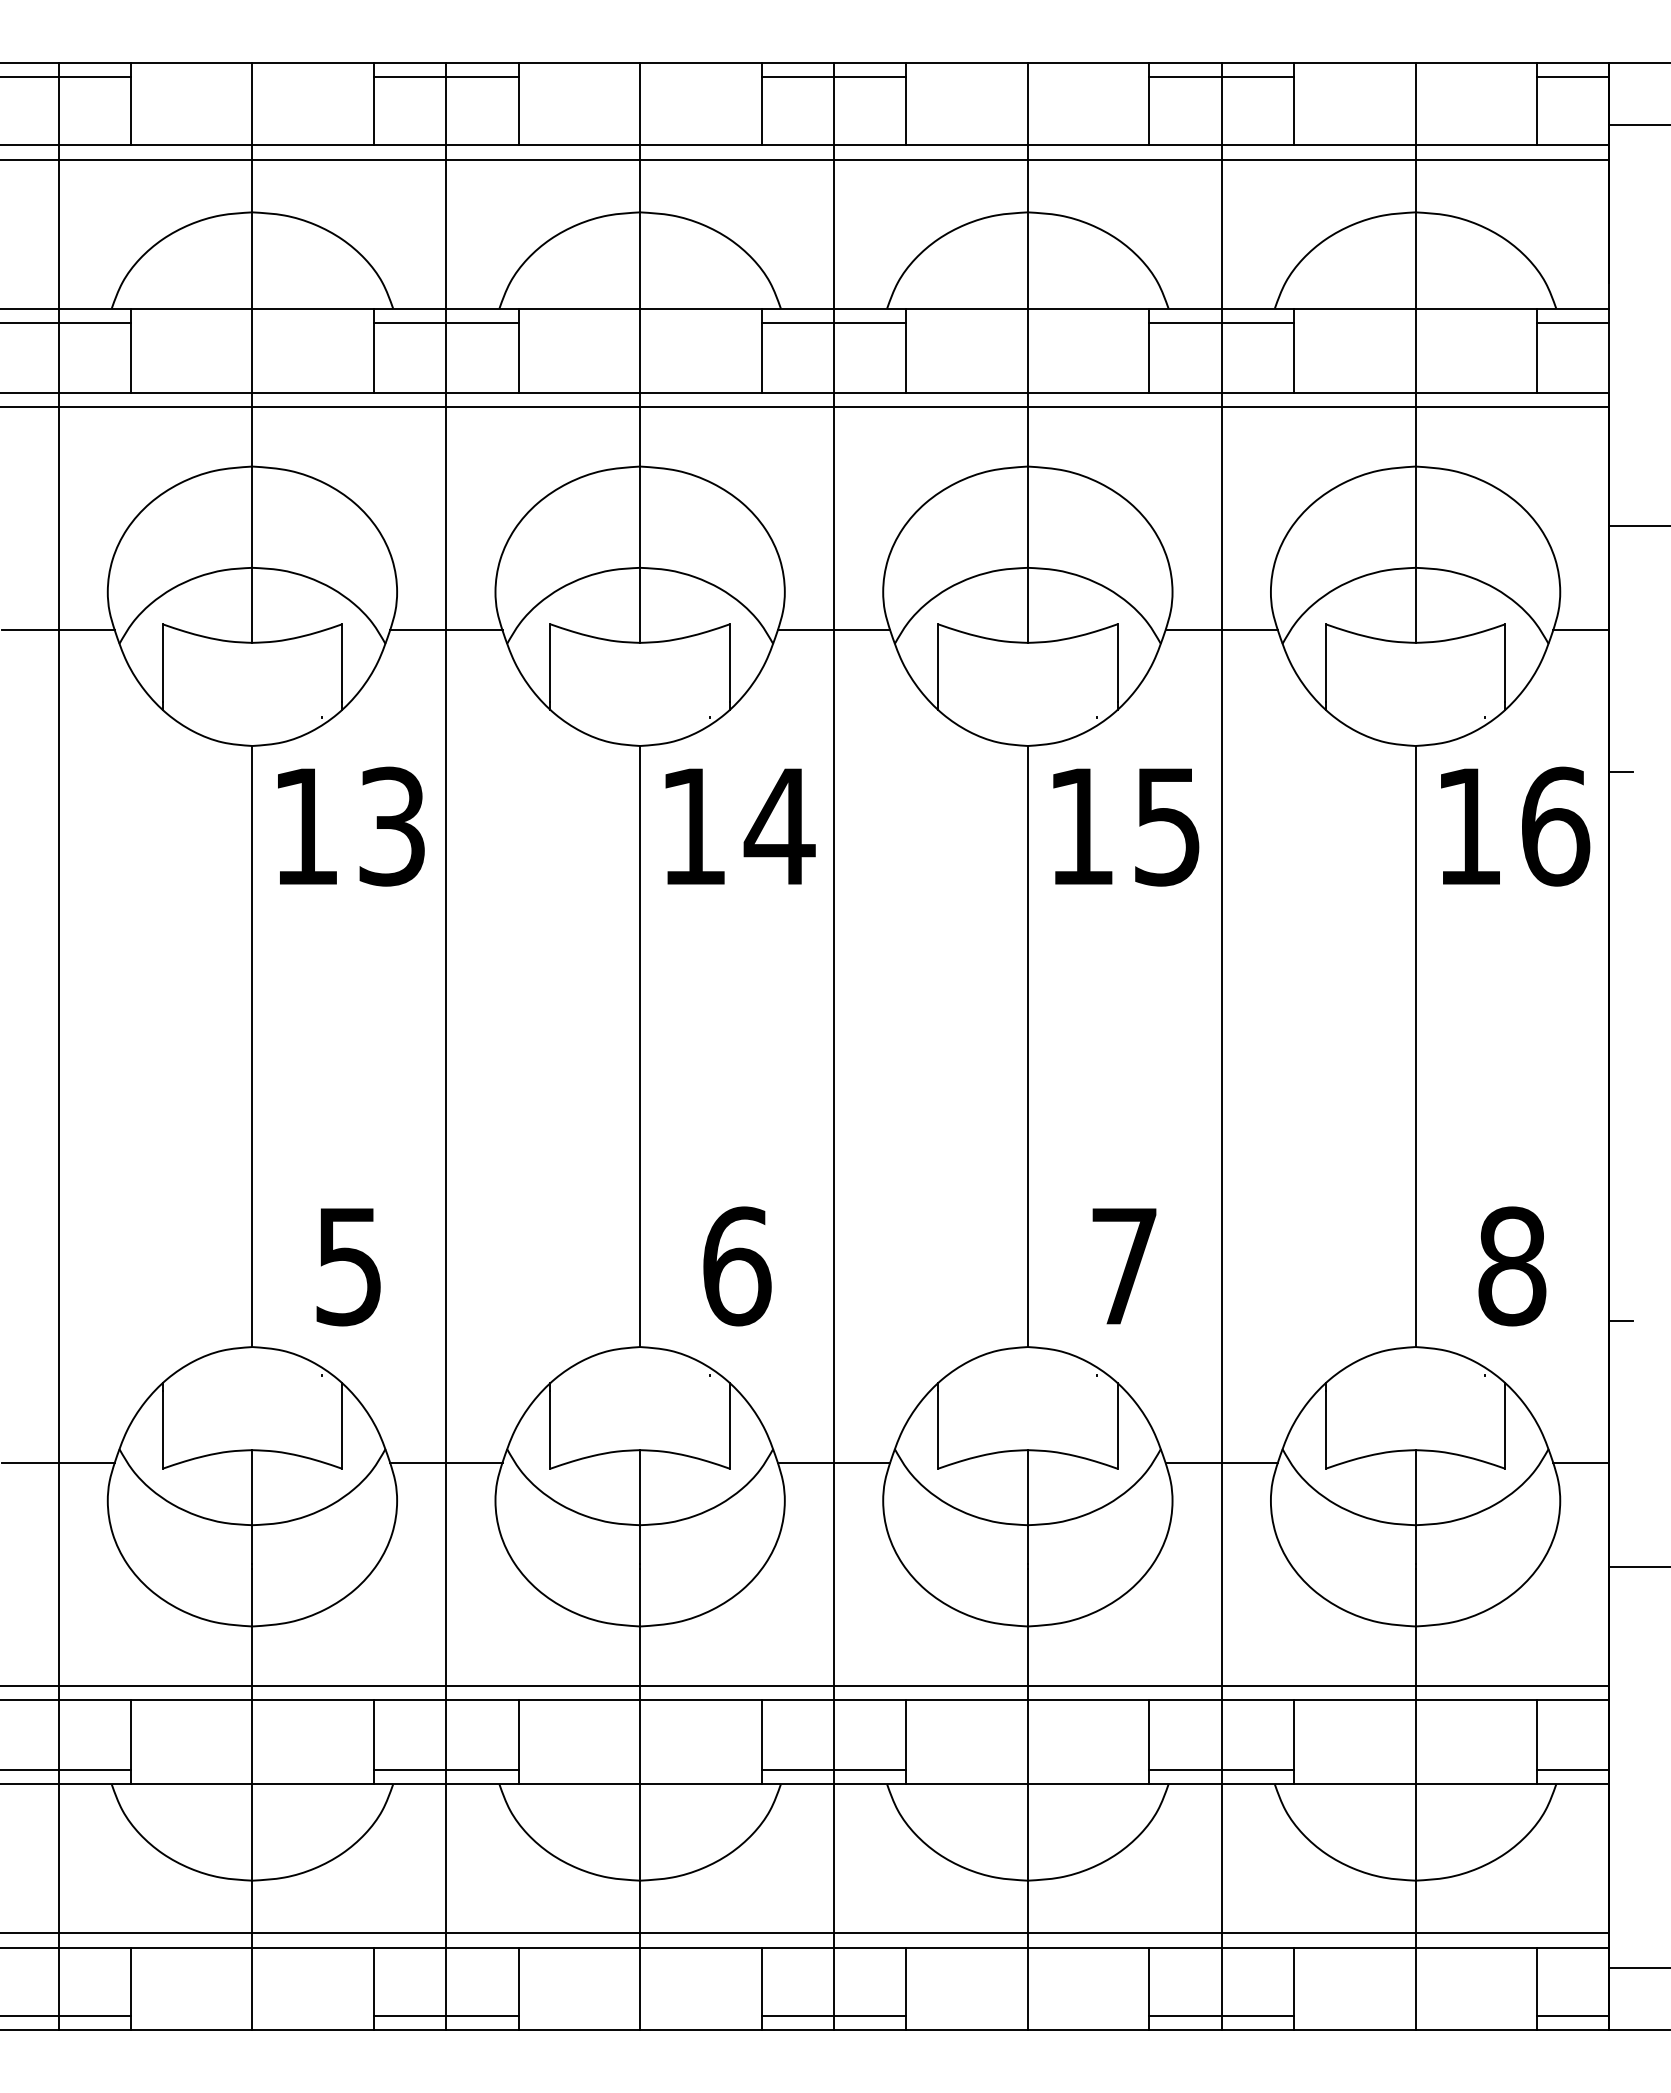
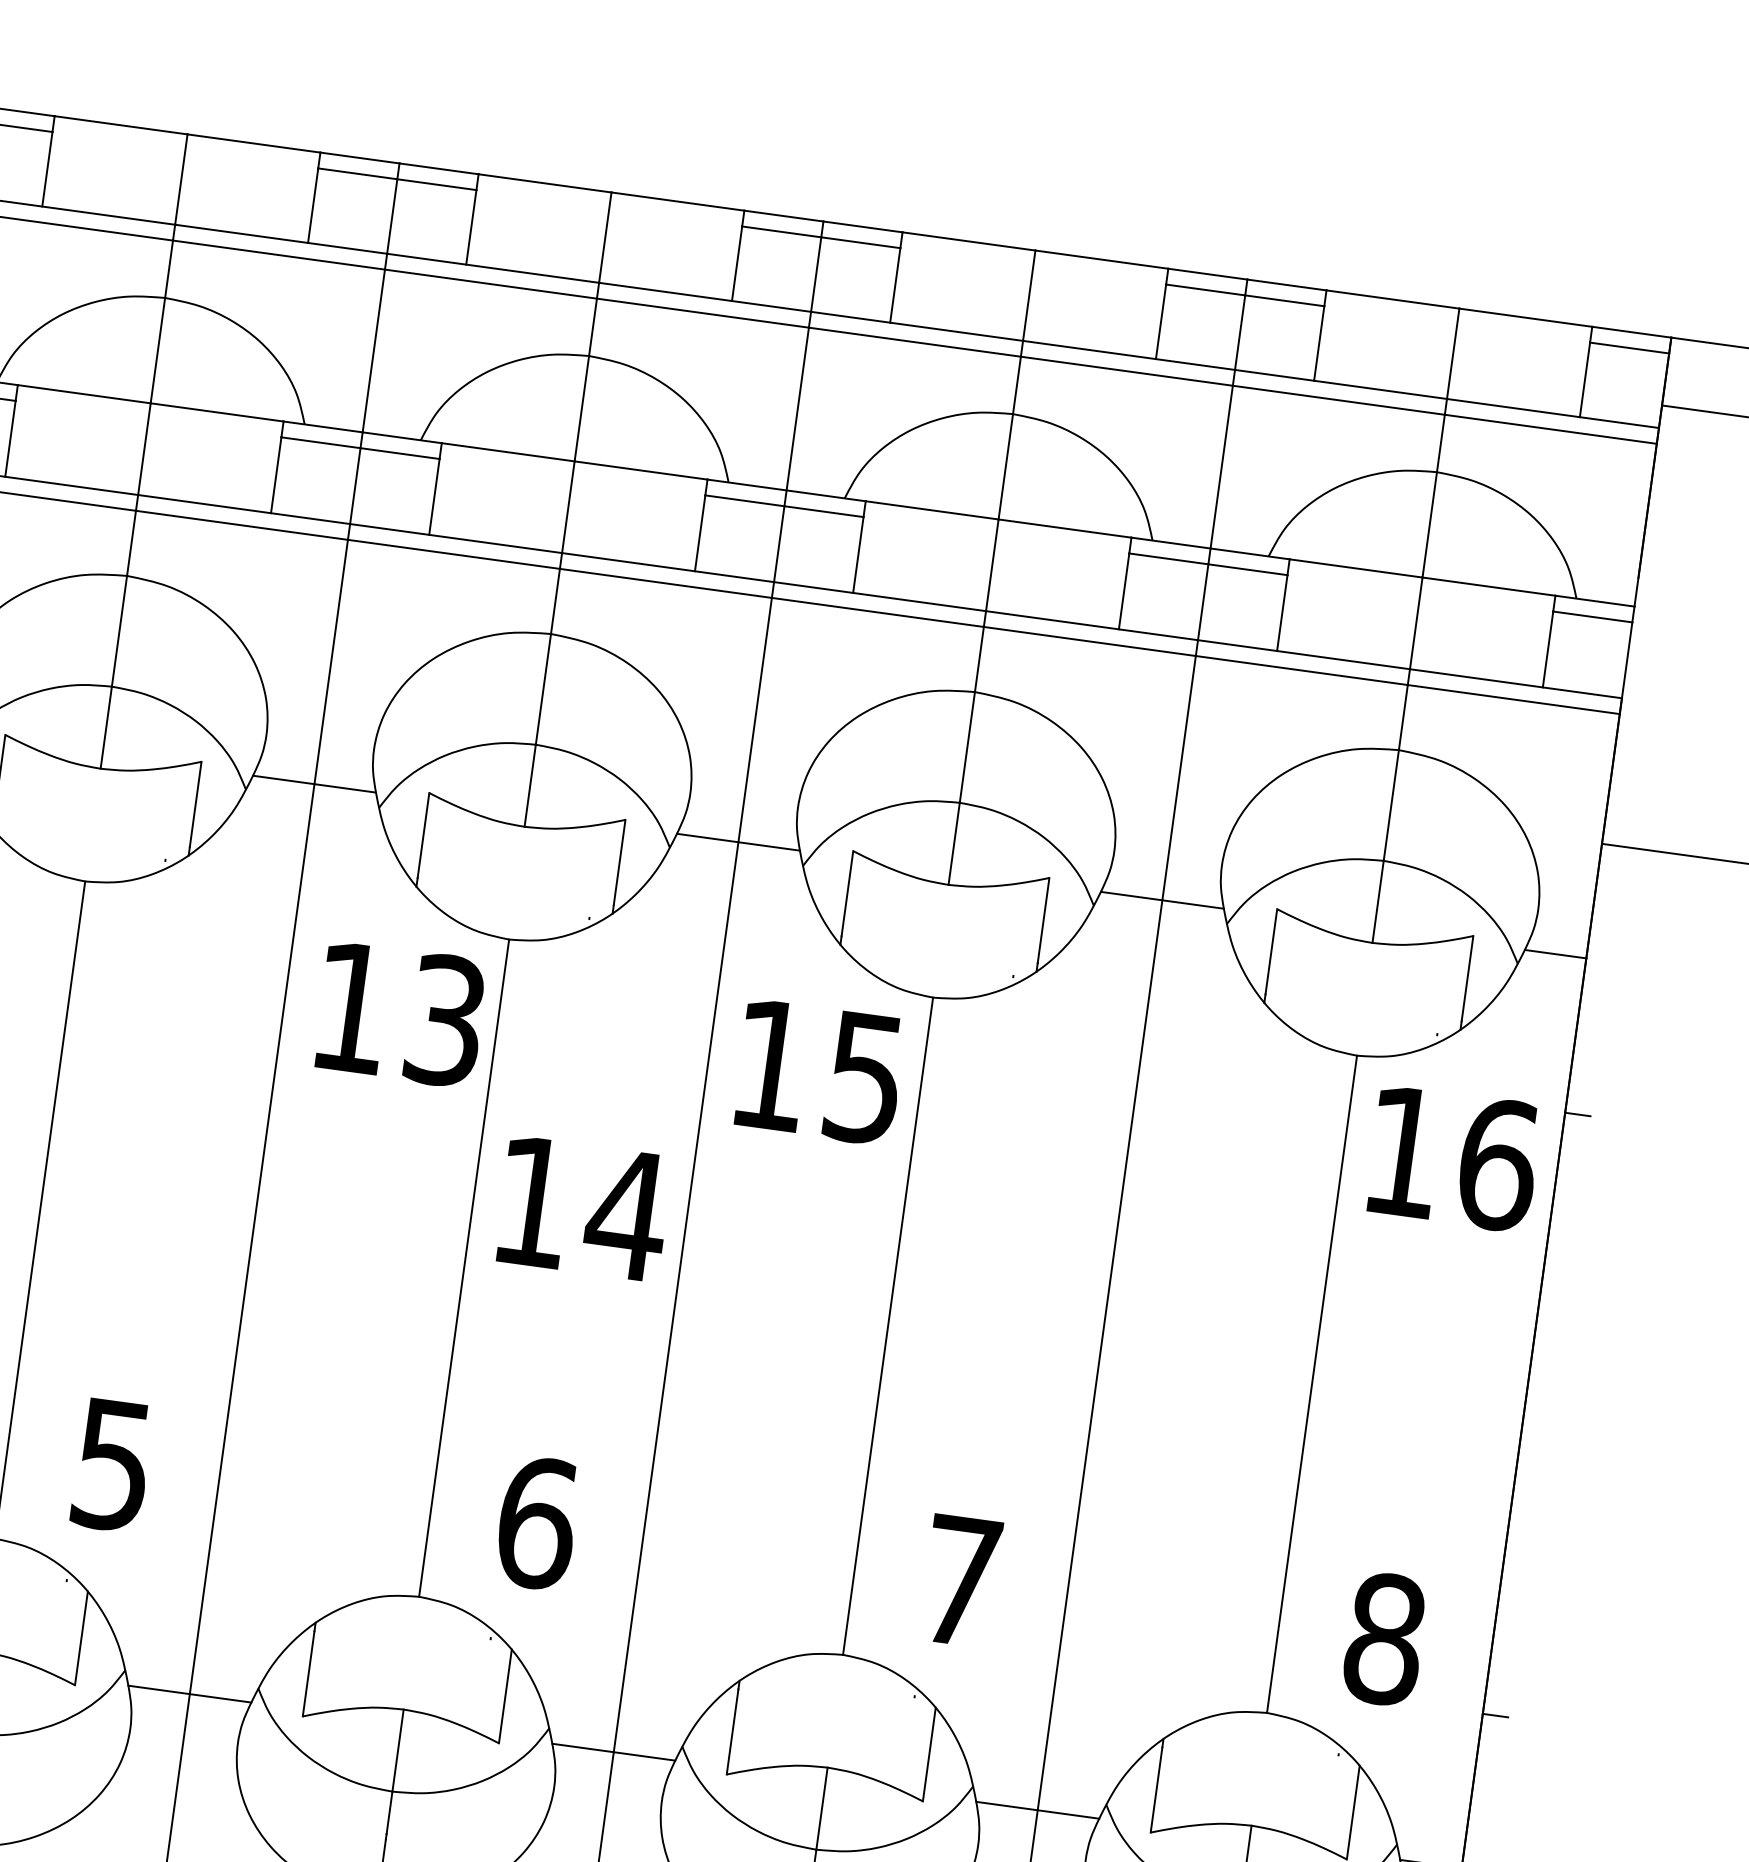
text: (351, 826) -> (401, 1014), moved
text: (740, 826) -> (584, 1208), moved
text: (1126, 827) -> (819, 1072), moved

